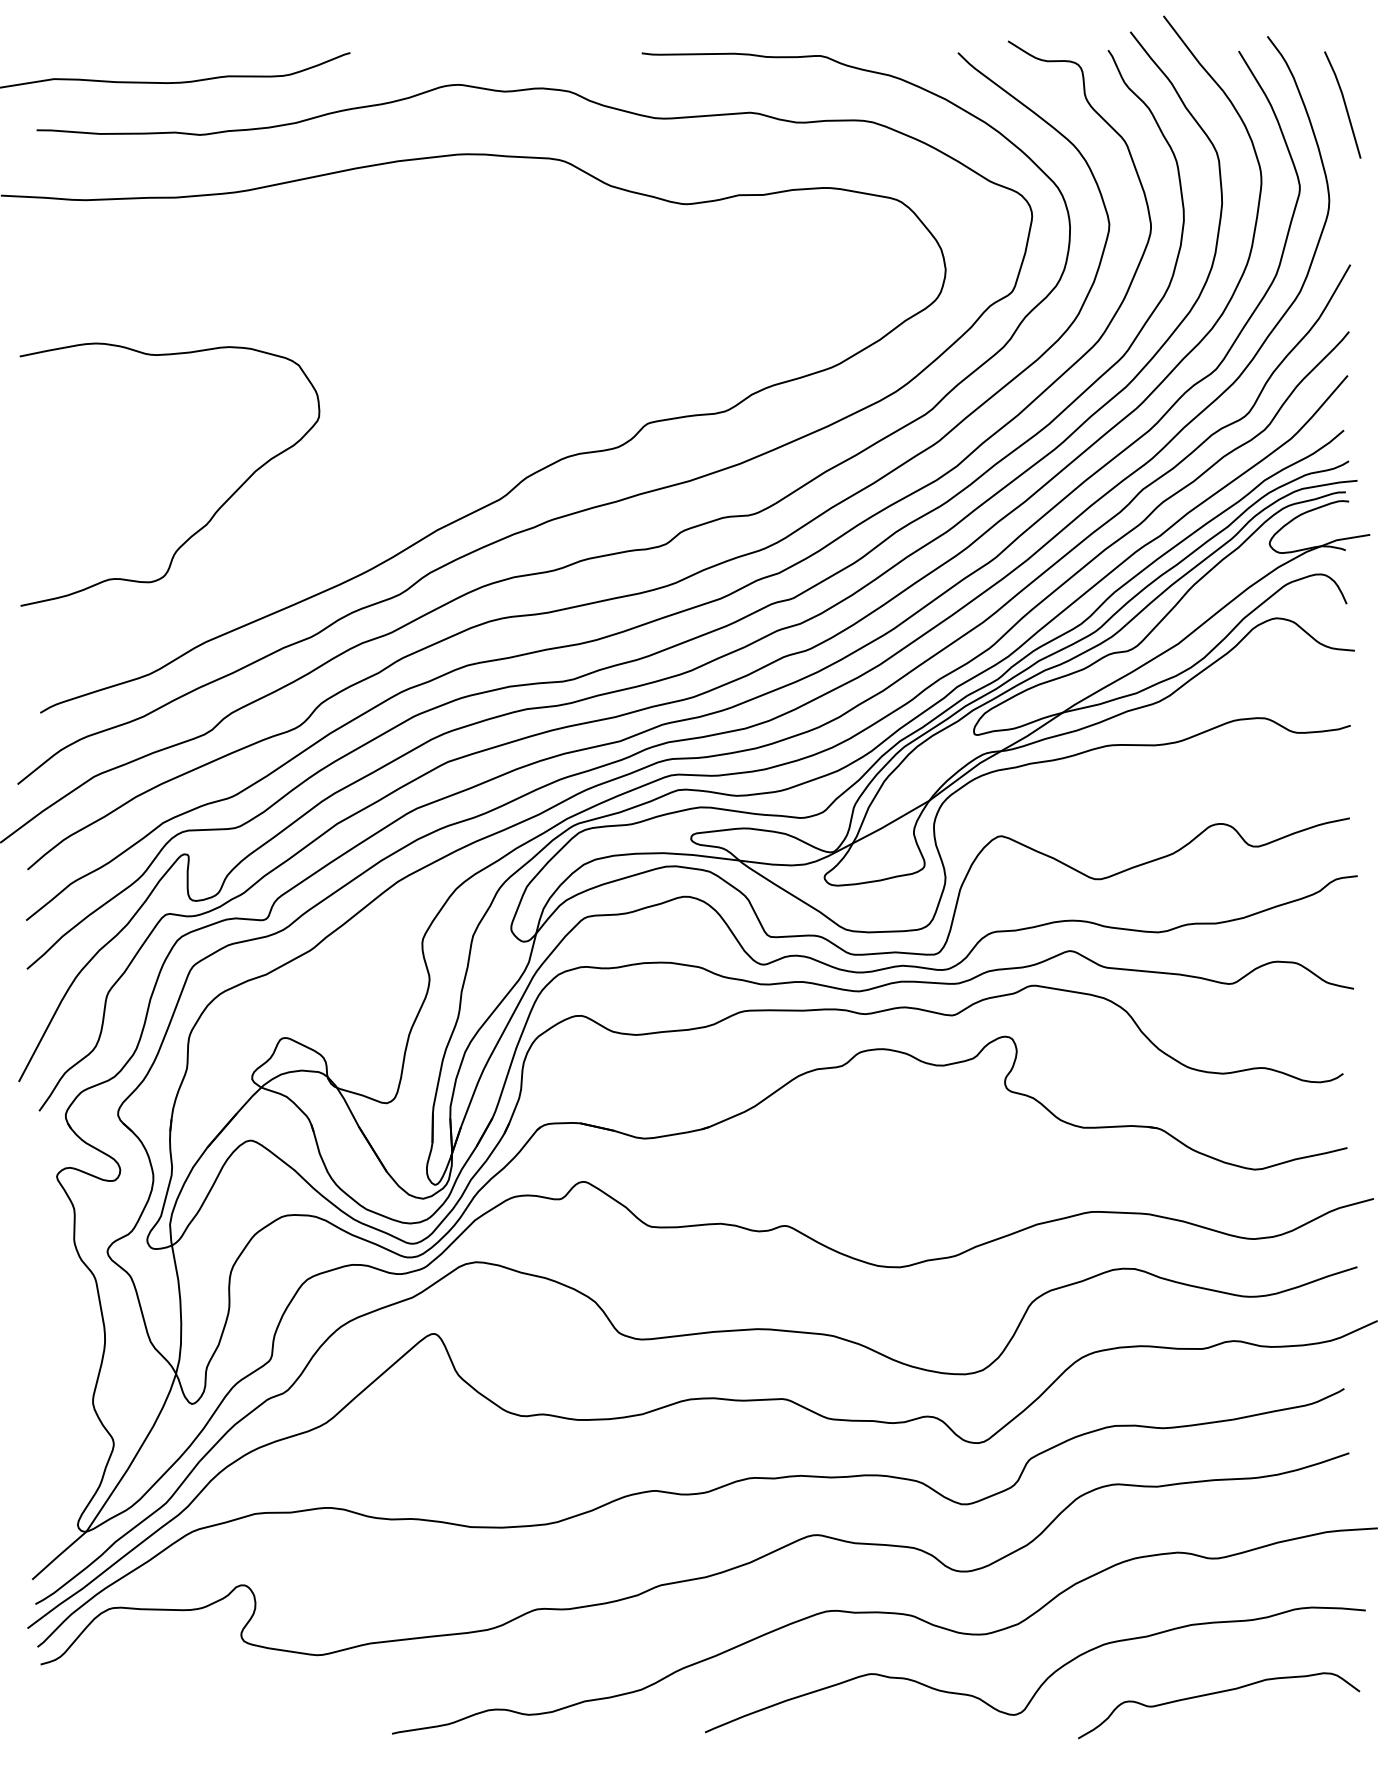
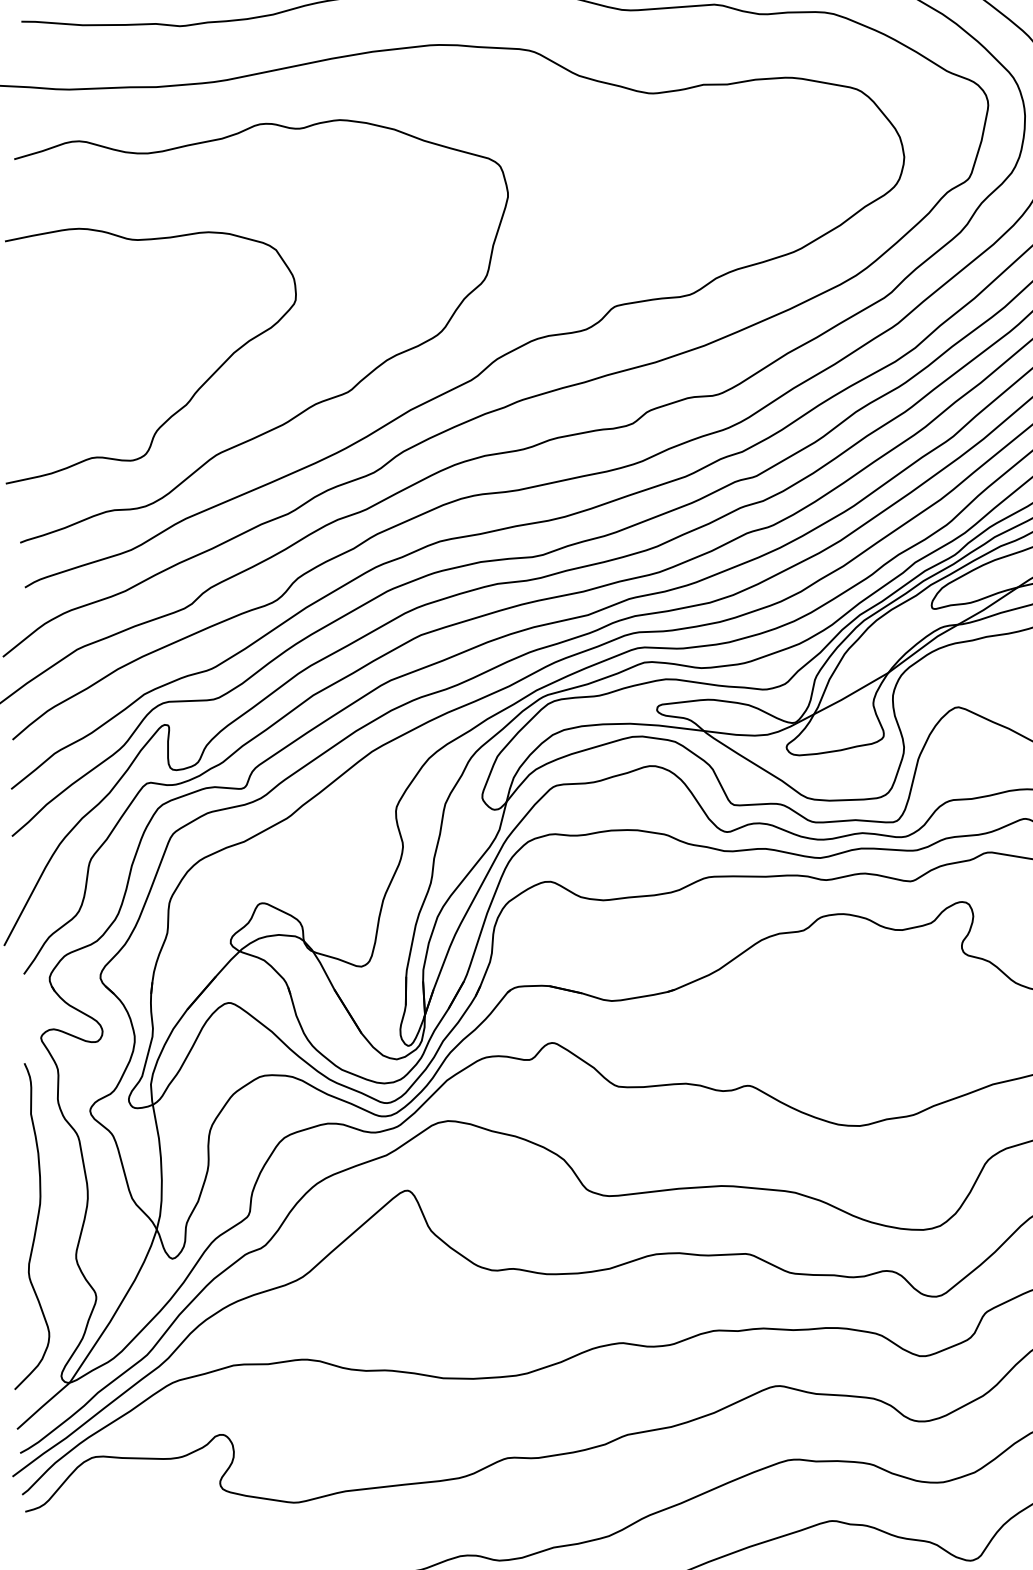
curve: (331, 527) -> (307, 407), added
curve: (50, 1372) -> (34, 1228), added

